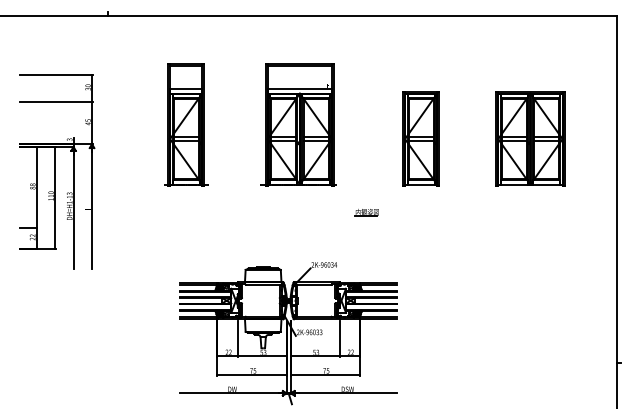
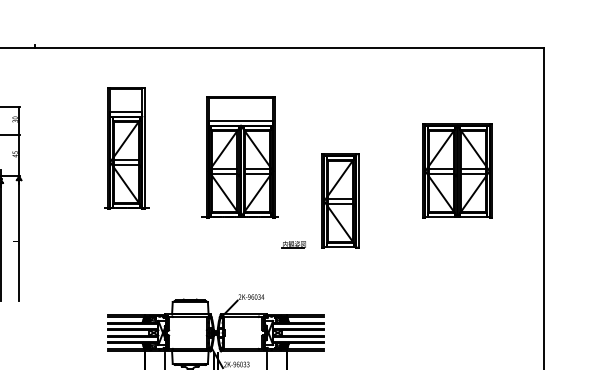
part: (186, 124) -> (126, 147), moved
part: (298, 124) -> (239, 156), moved
part: (420, 138) -> (339, 200), moved

